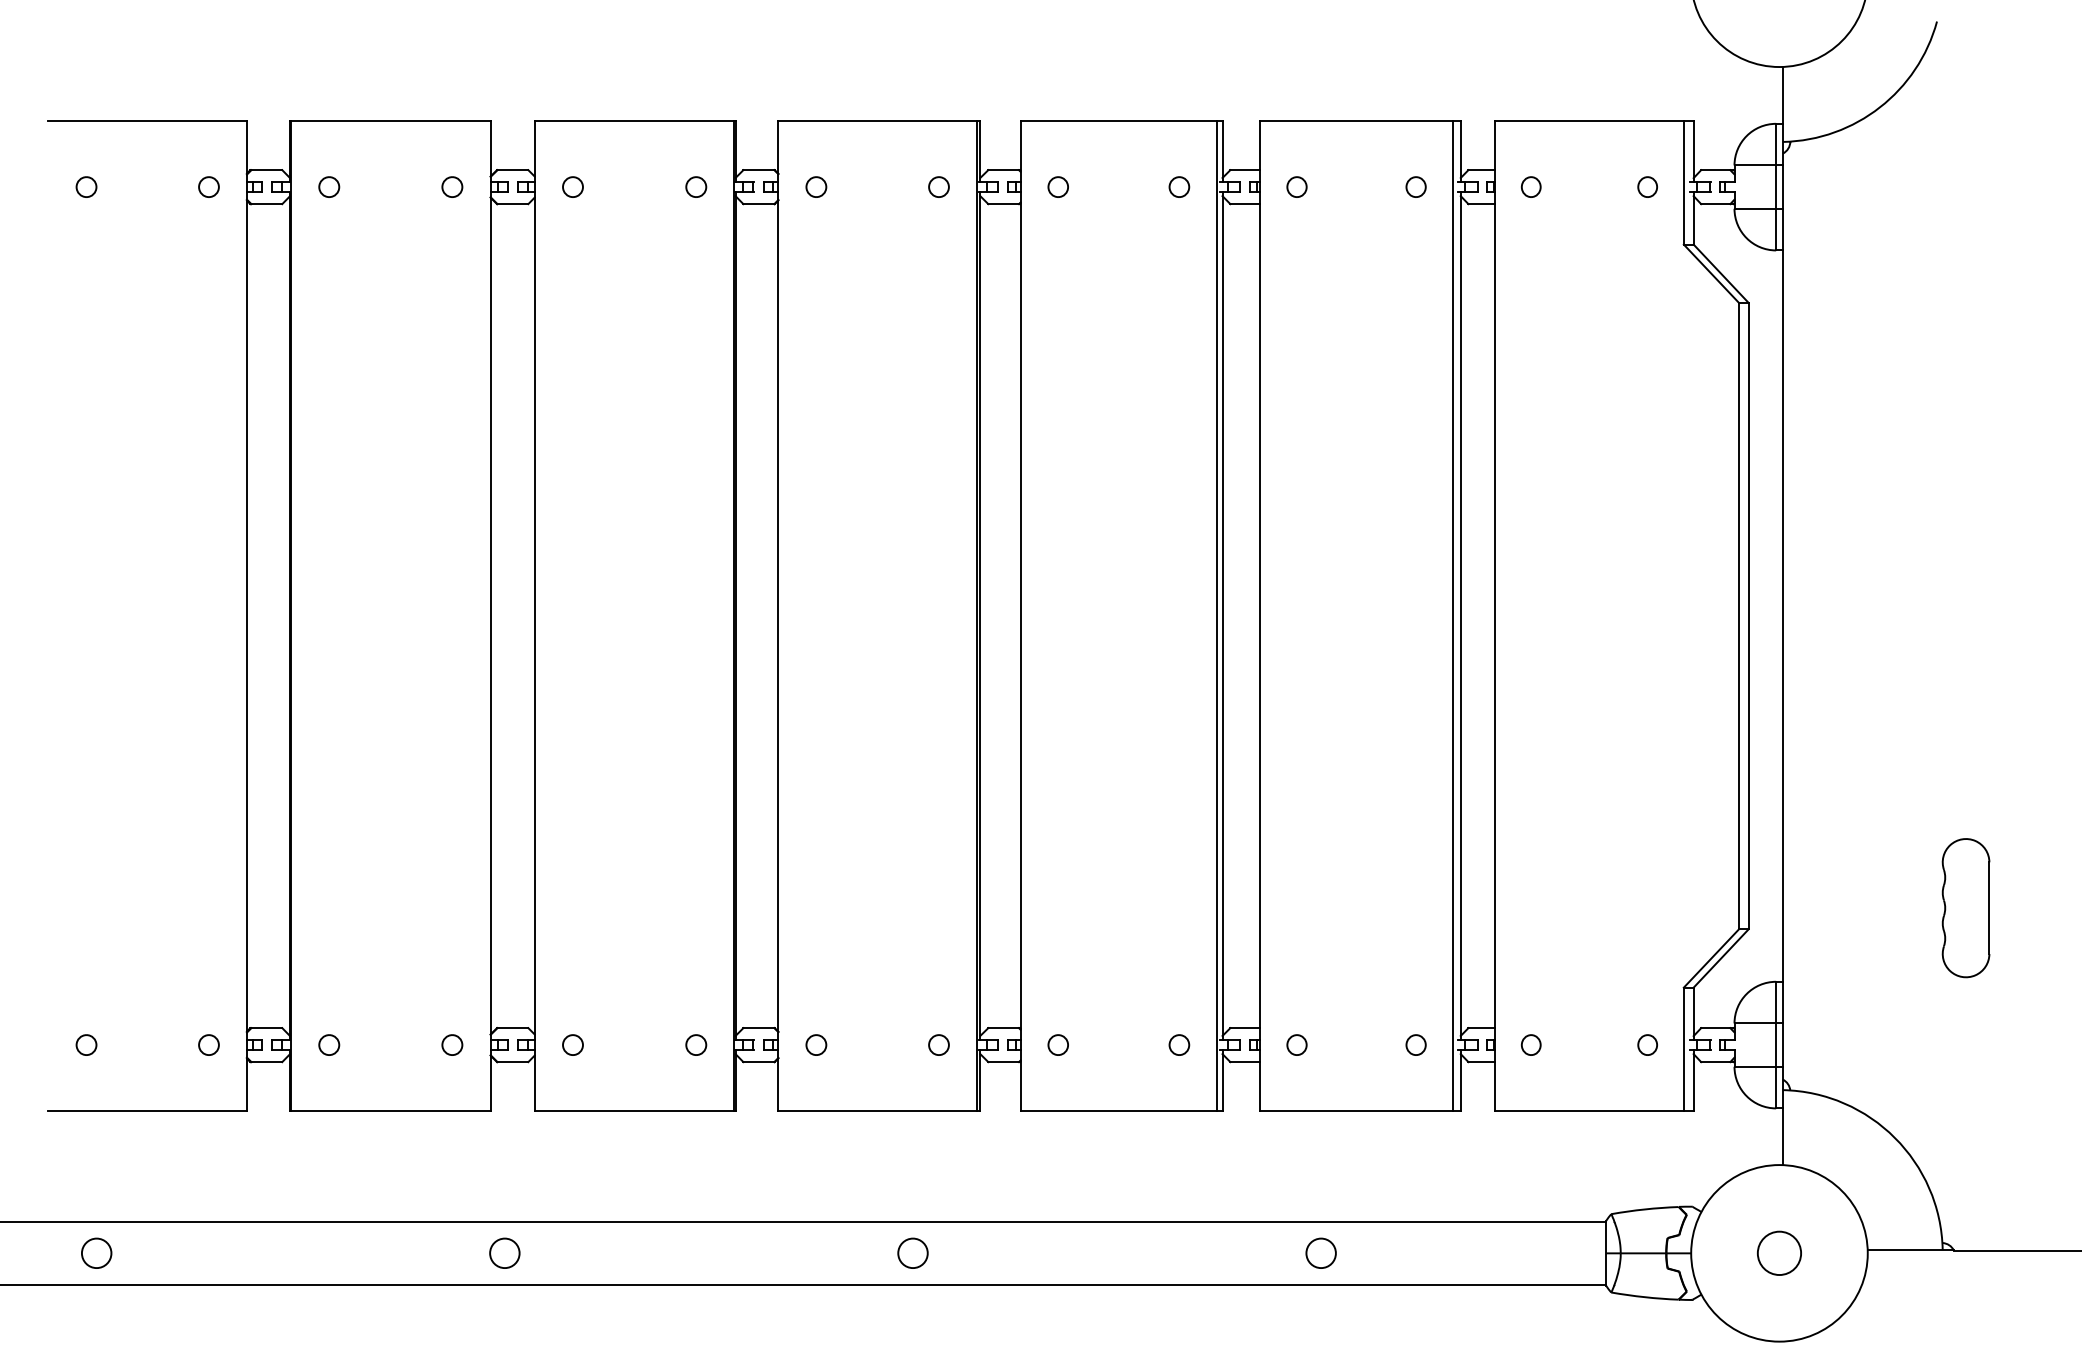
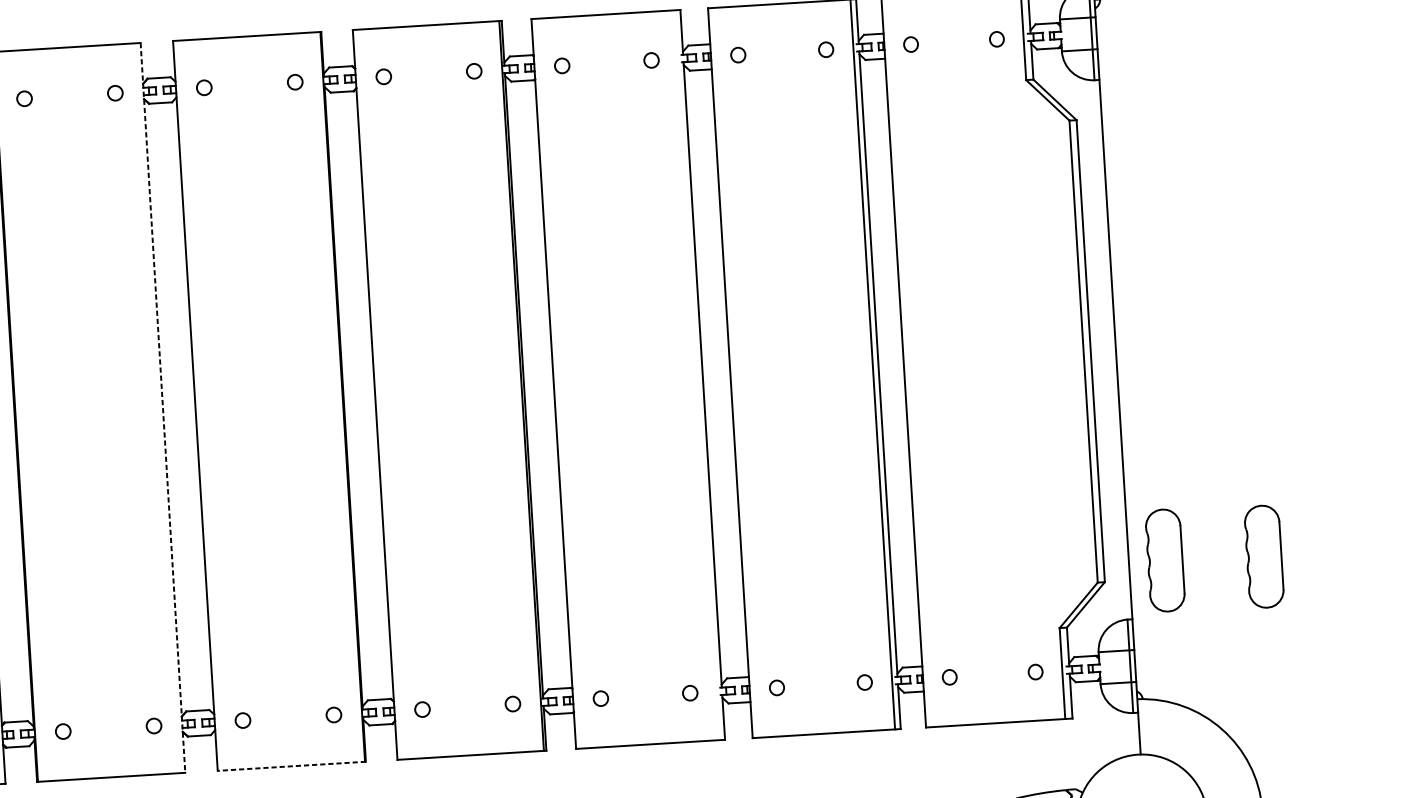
line: (1217, 615) -> (698, 374), removed
line: (490, 616) -> (162, 408), solid -> dashed
part: (1831, 905) -> (1164, 560), added
line: (634, 1110) -> (291, 766), solid -> dashed

